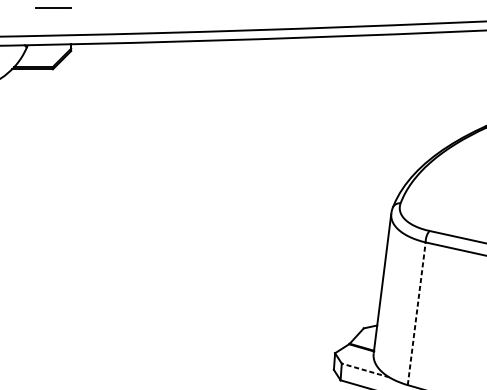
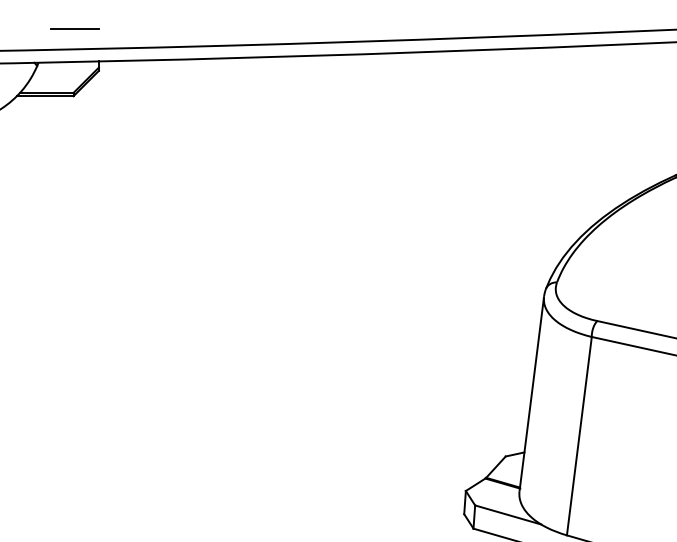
line: (53, 7) -> (74, 28), moved
line: (416, 314) -> (579, 436), dashed -> solid
line: (365, 370) -> (507, 514), dashed -> solid

